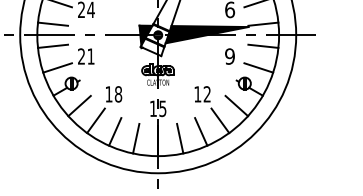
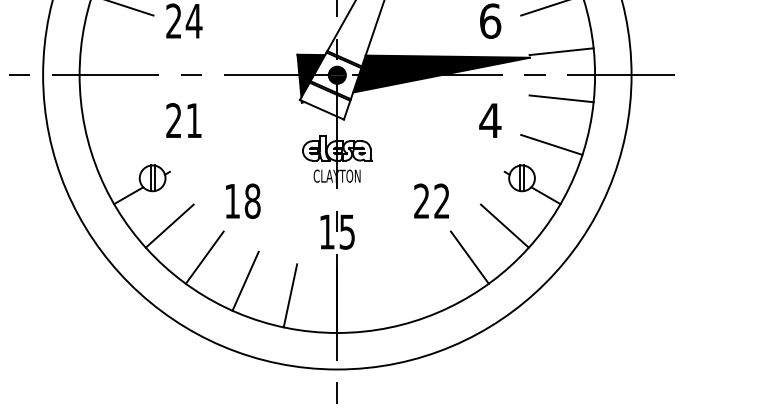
line: (52, 23) -> (111, 50), removed
line: (52, 45) -> (111, 97), removed
text: (229, 56) -> (489, 120), 9 -> 4
line: (57, 67) -> (122, 143), removed
text: (197, 94) -> (421, 201), 12 -> 22
line: (201, 131) -> (429, 280), removed
line: (180, 138) -> (384, 295), removed

